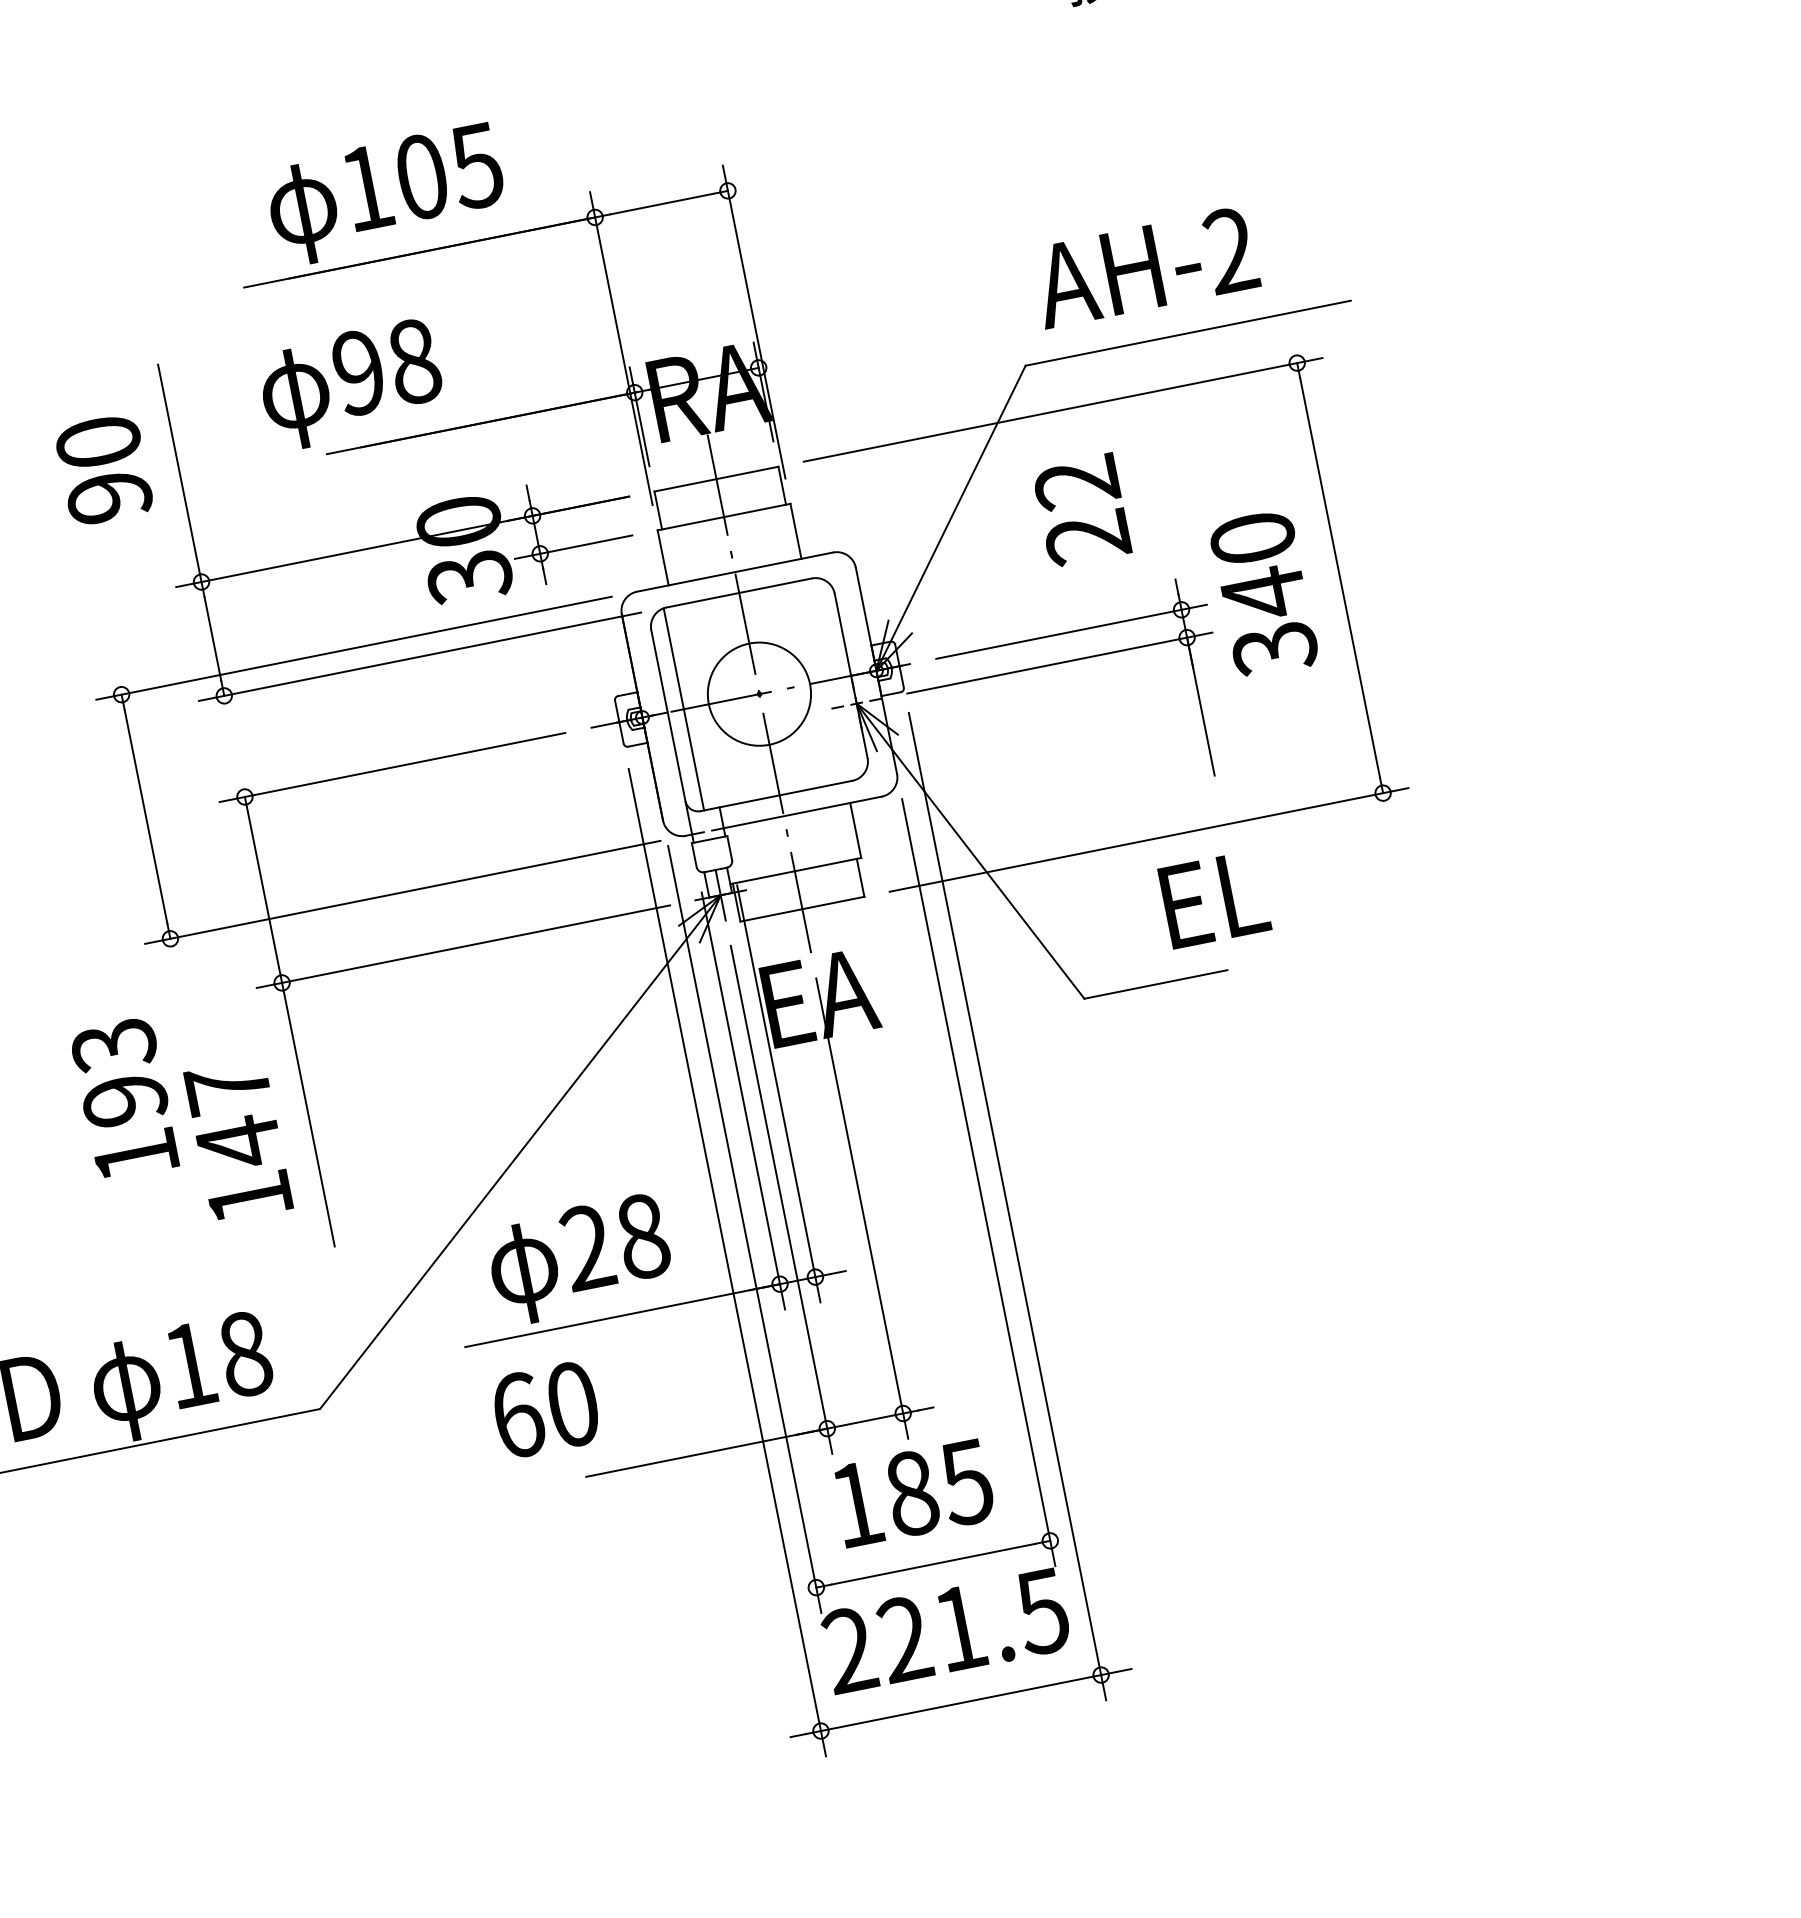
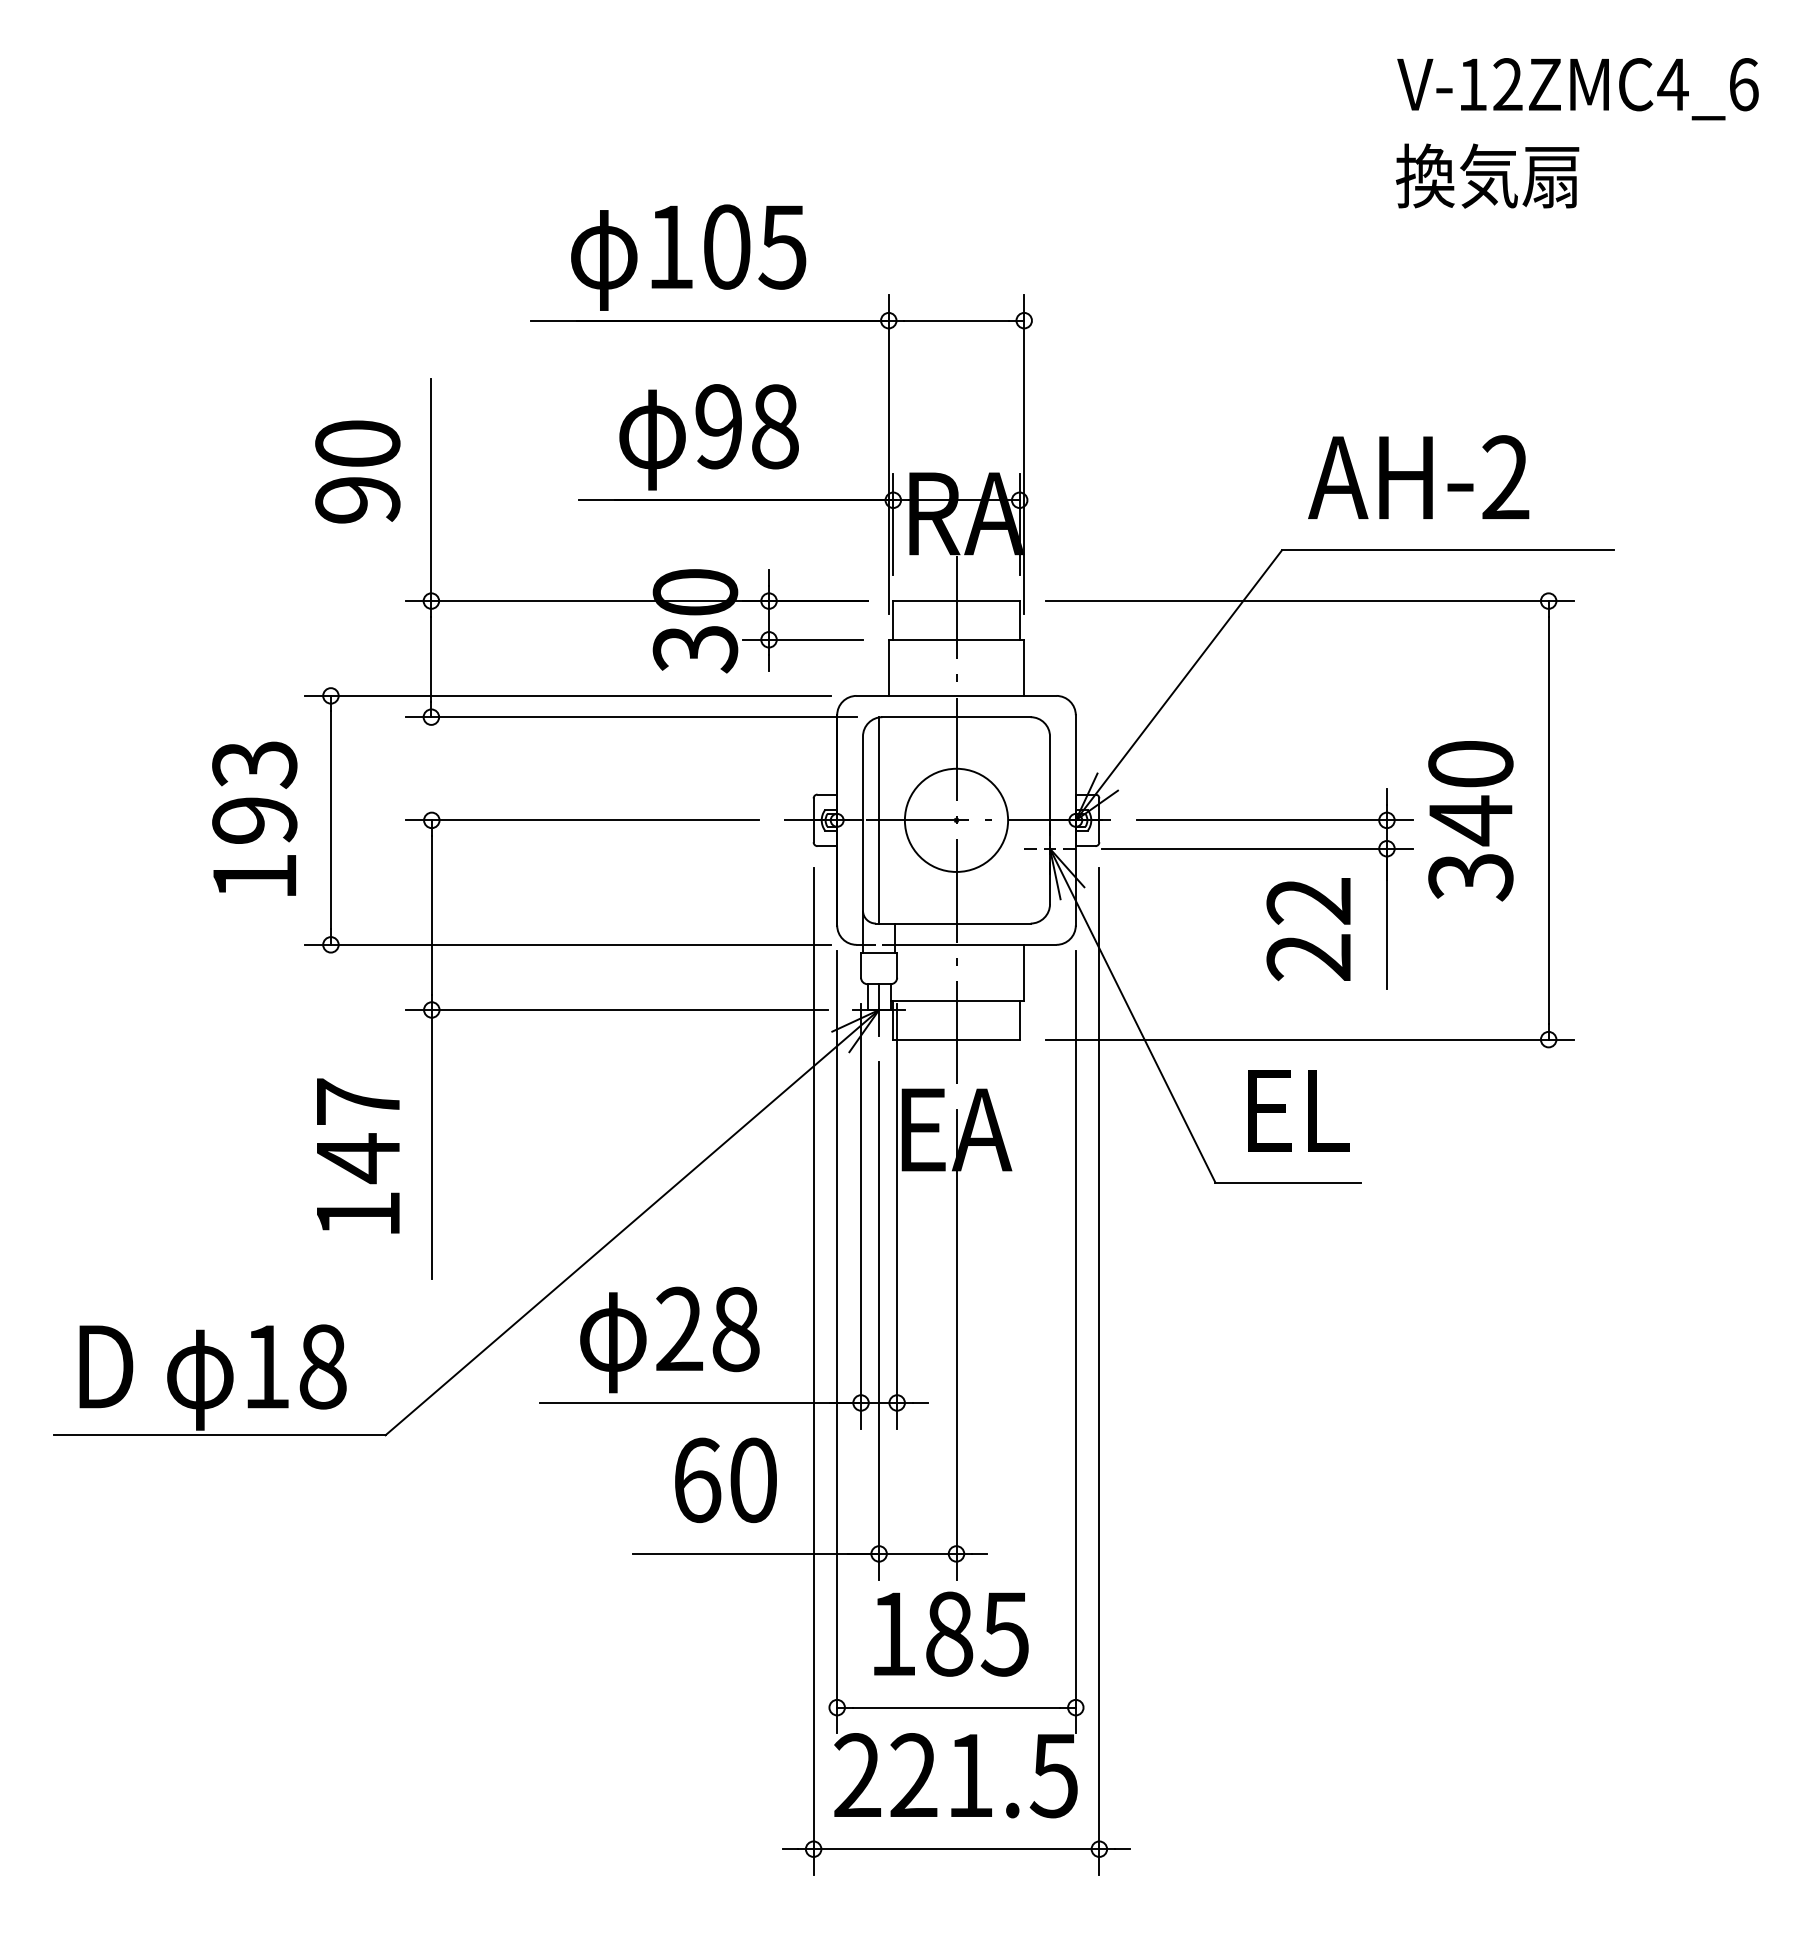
text: (351, 385) -> (708, 437), moved
text: (1081, 510) -> (1308, 929), moved
text: (1214, 899) -> (1298, 1110), moved
text: (124, 1098) -> (254, 818), moved
text: (545, 1410) -> (725, 1480), moved

